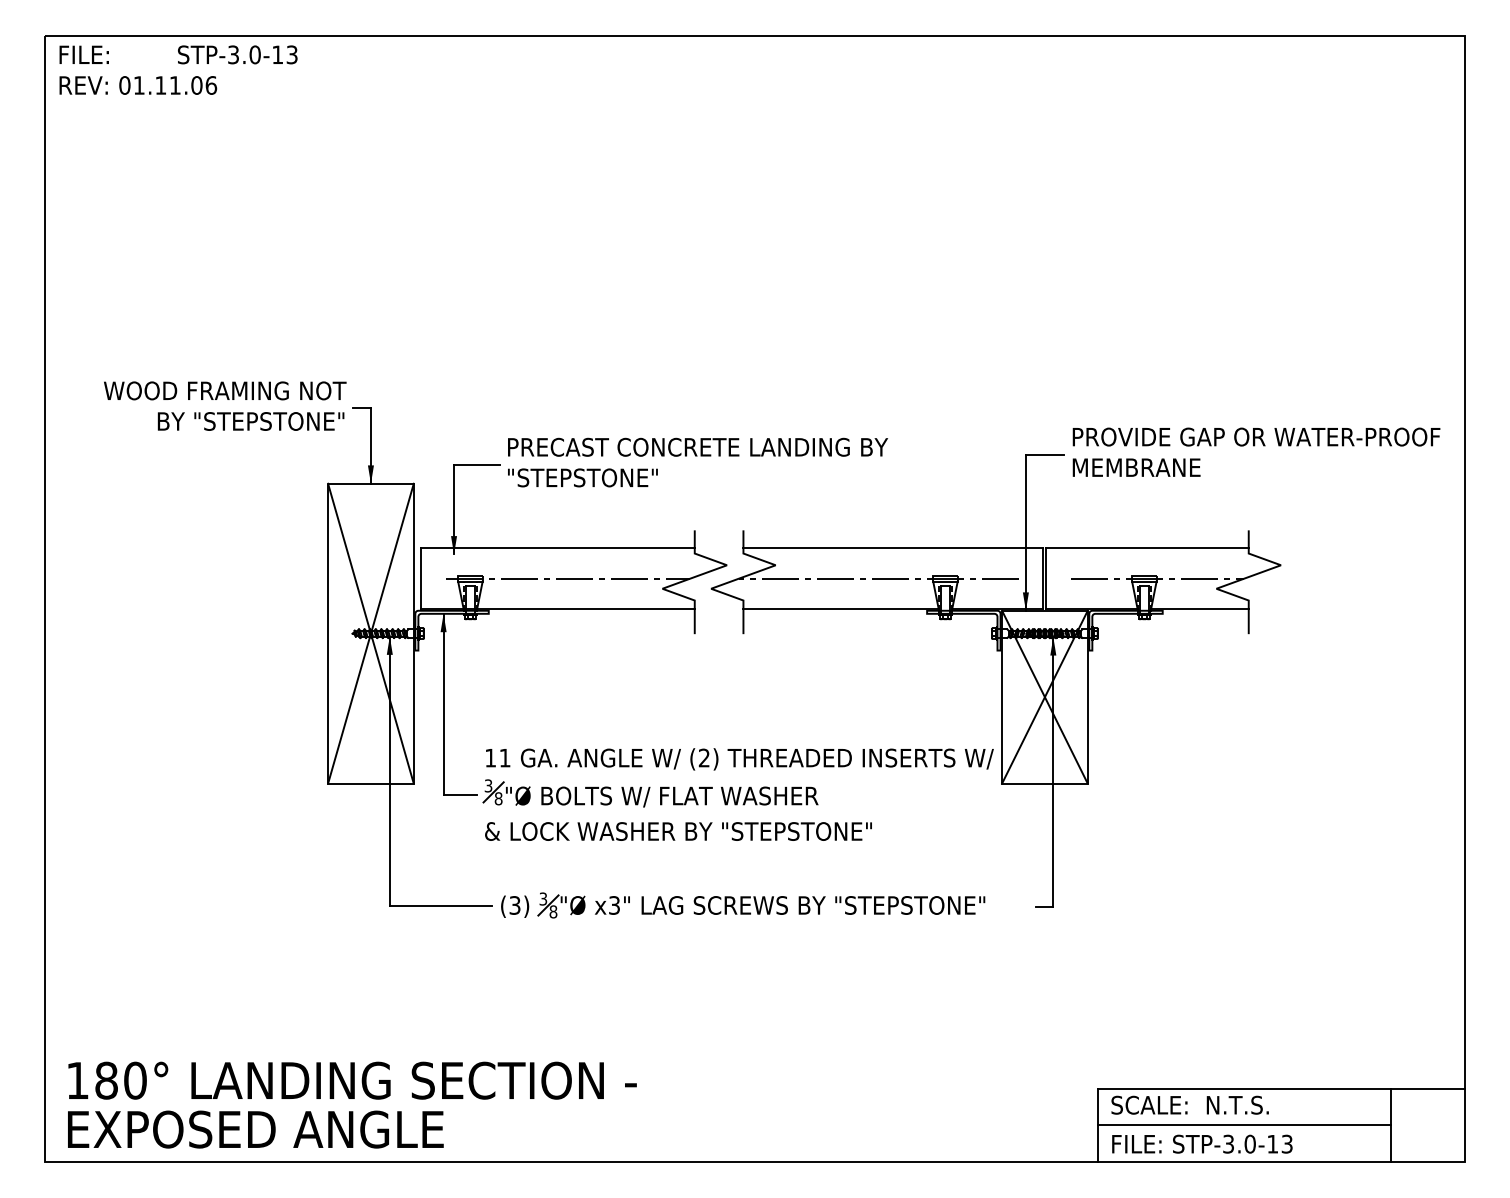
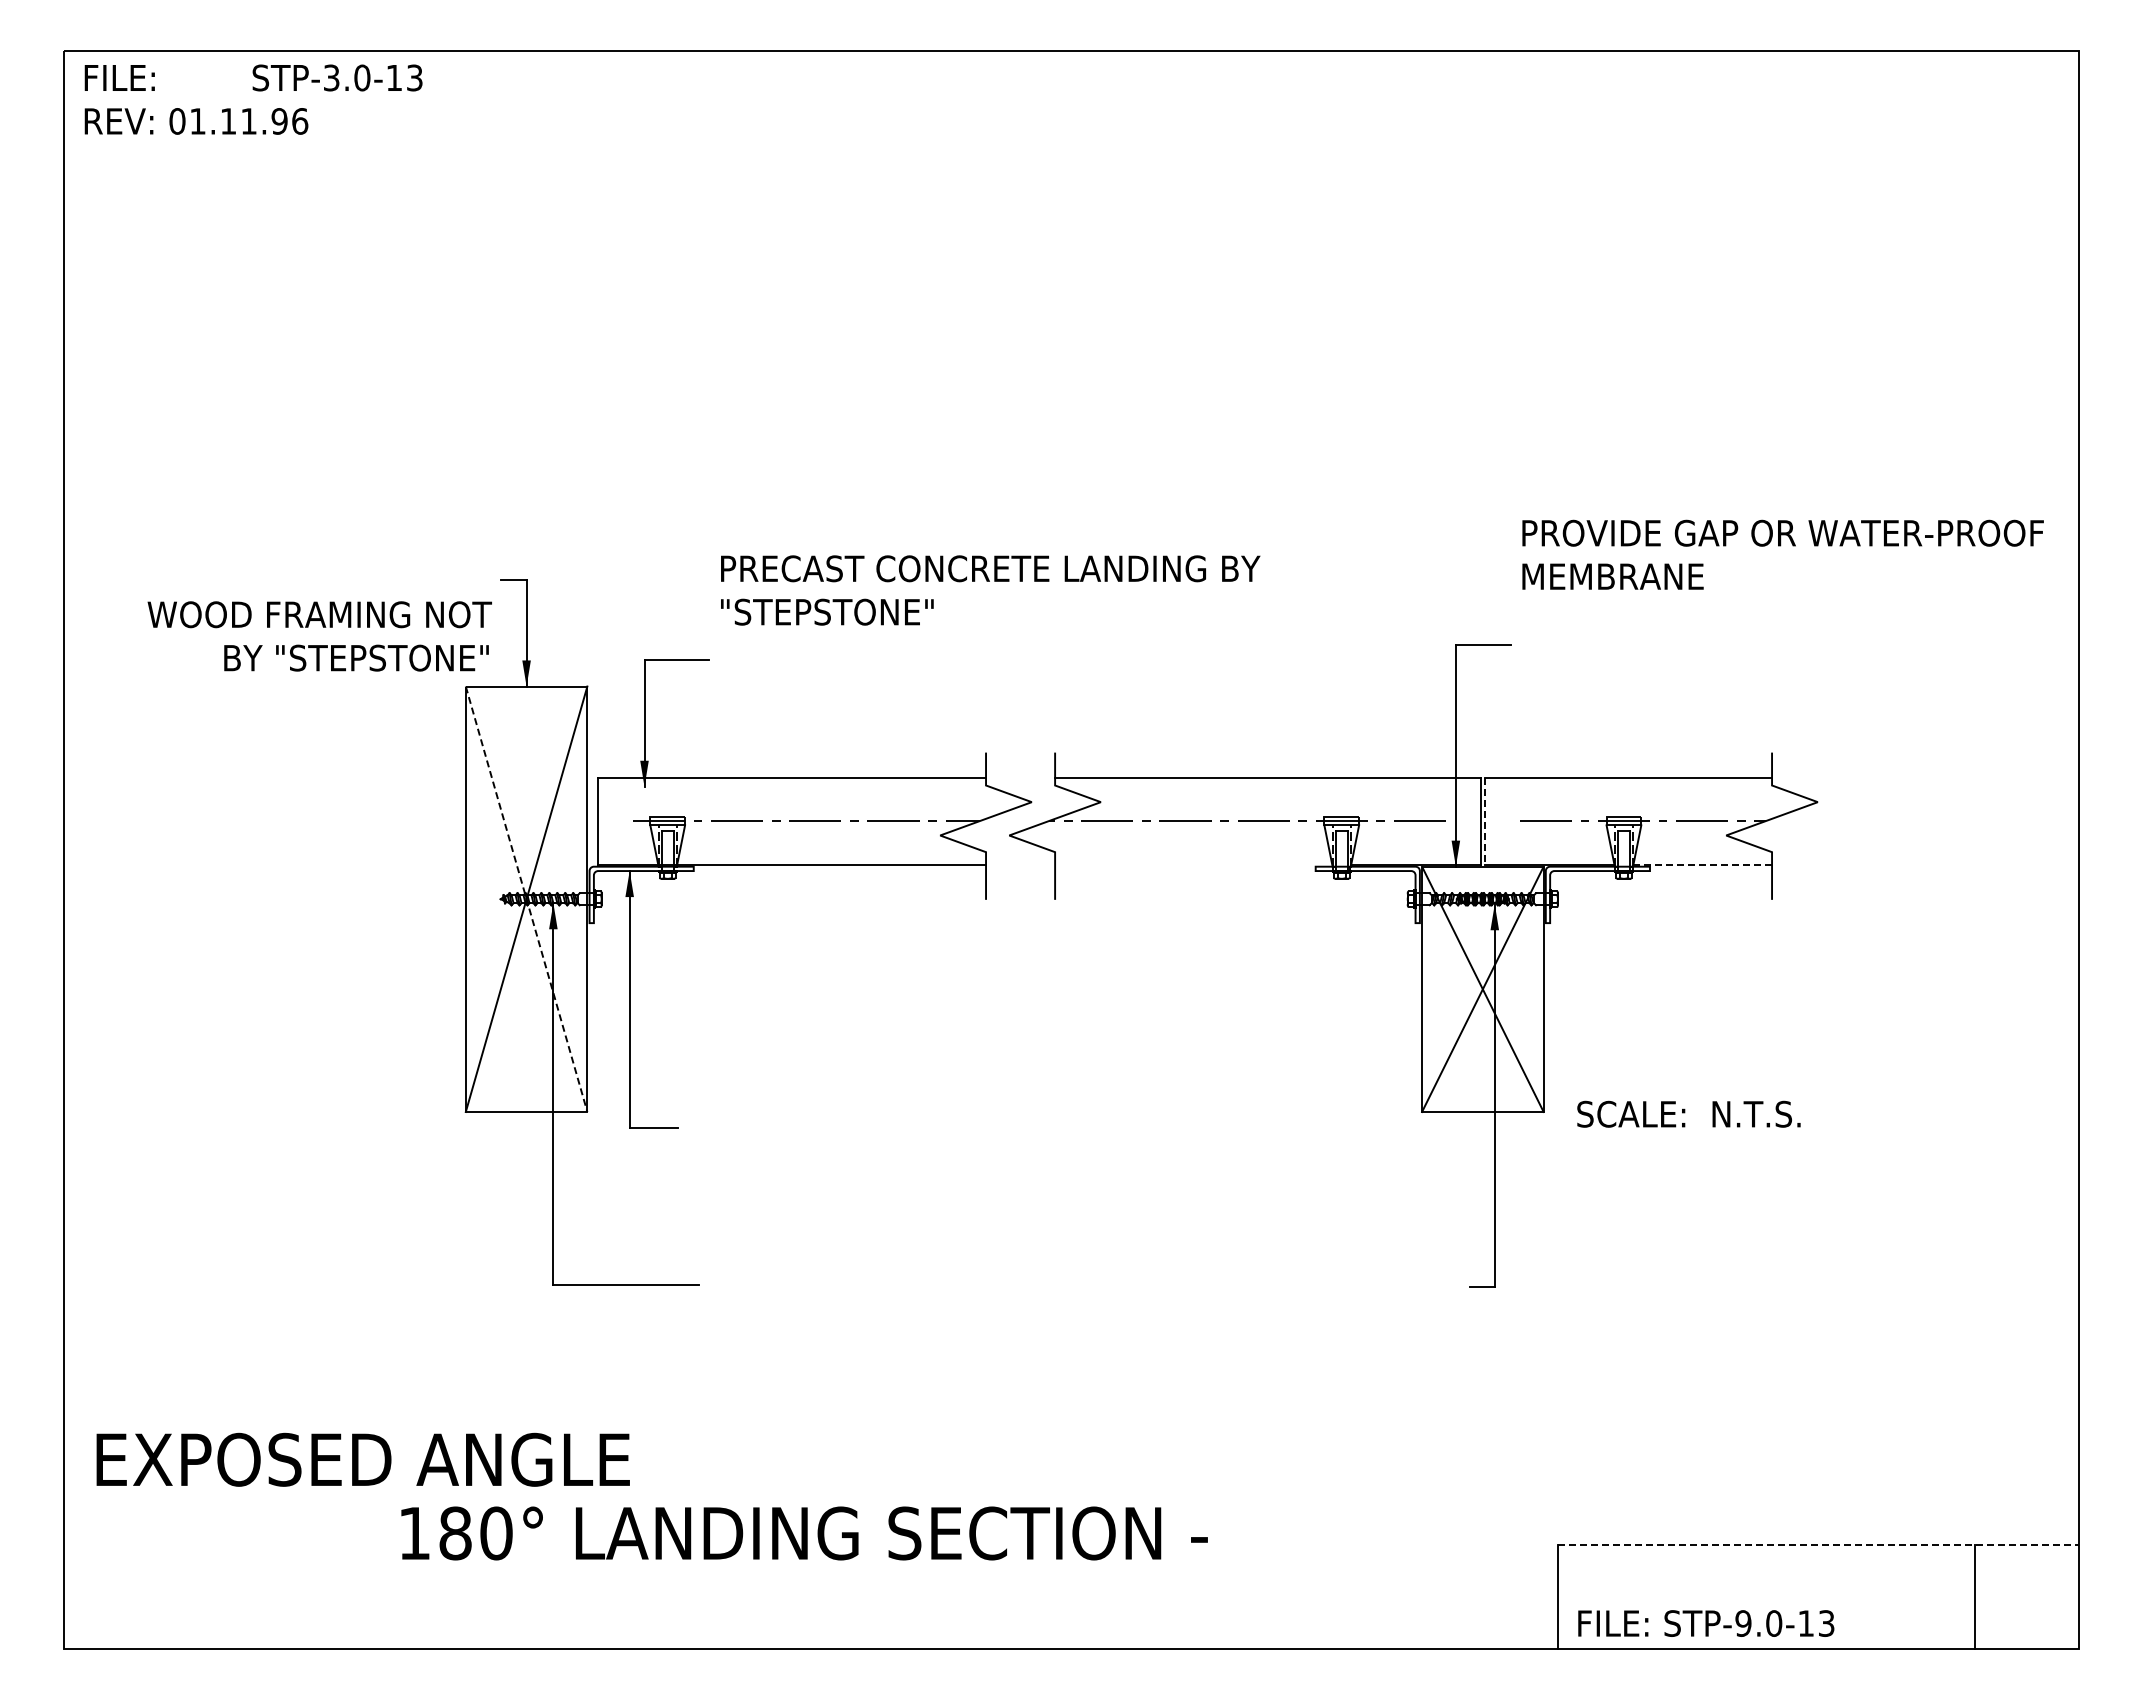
text: (196, 85) -> (279, 121), 01.11.06 -> 01.11.96
text: (224, 406) -> (319, 636), moved
text: (1256, 452) -> (1782, 554), moved
text: (697, 462) -> (990, 590), moved
line: (1046, 578) -> (1485, 821), solid -> dashed
line: (840, 609) -> (1193, 864), removed
line: (1199, 609) -> (1702, 864), solid -> dashed
line: (370, 633) -> (526, 899), solid -> dashed
part: (738, 794) -> (1047, 1127), removed
part: (743, 905) -> (1054, 1284), removed
text: (352, 1080) -> (804, 1533), moved
line: (1281, 1088) -> (1818, 1544), solid -> dashed
text: (1189, 1104) -> (1688, 1113), moved
line: (1244, 1125) -> (1765, 1596), removed
text: (255, 1129) -> (362, 1459), moved
text: (1228, 1144) -> (1743, 1623), STP-3.0-13 -> STP-9.0-13

